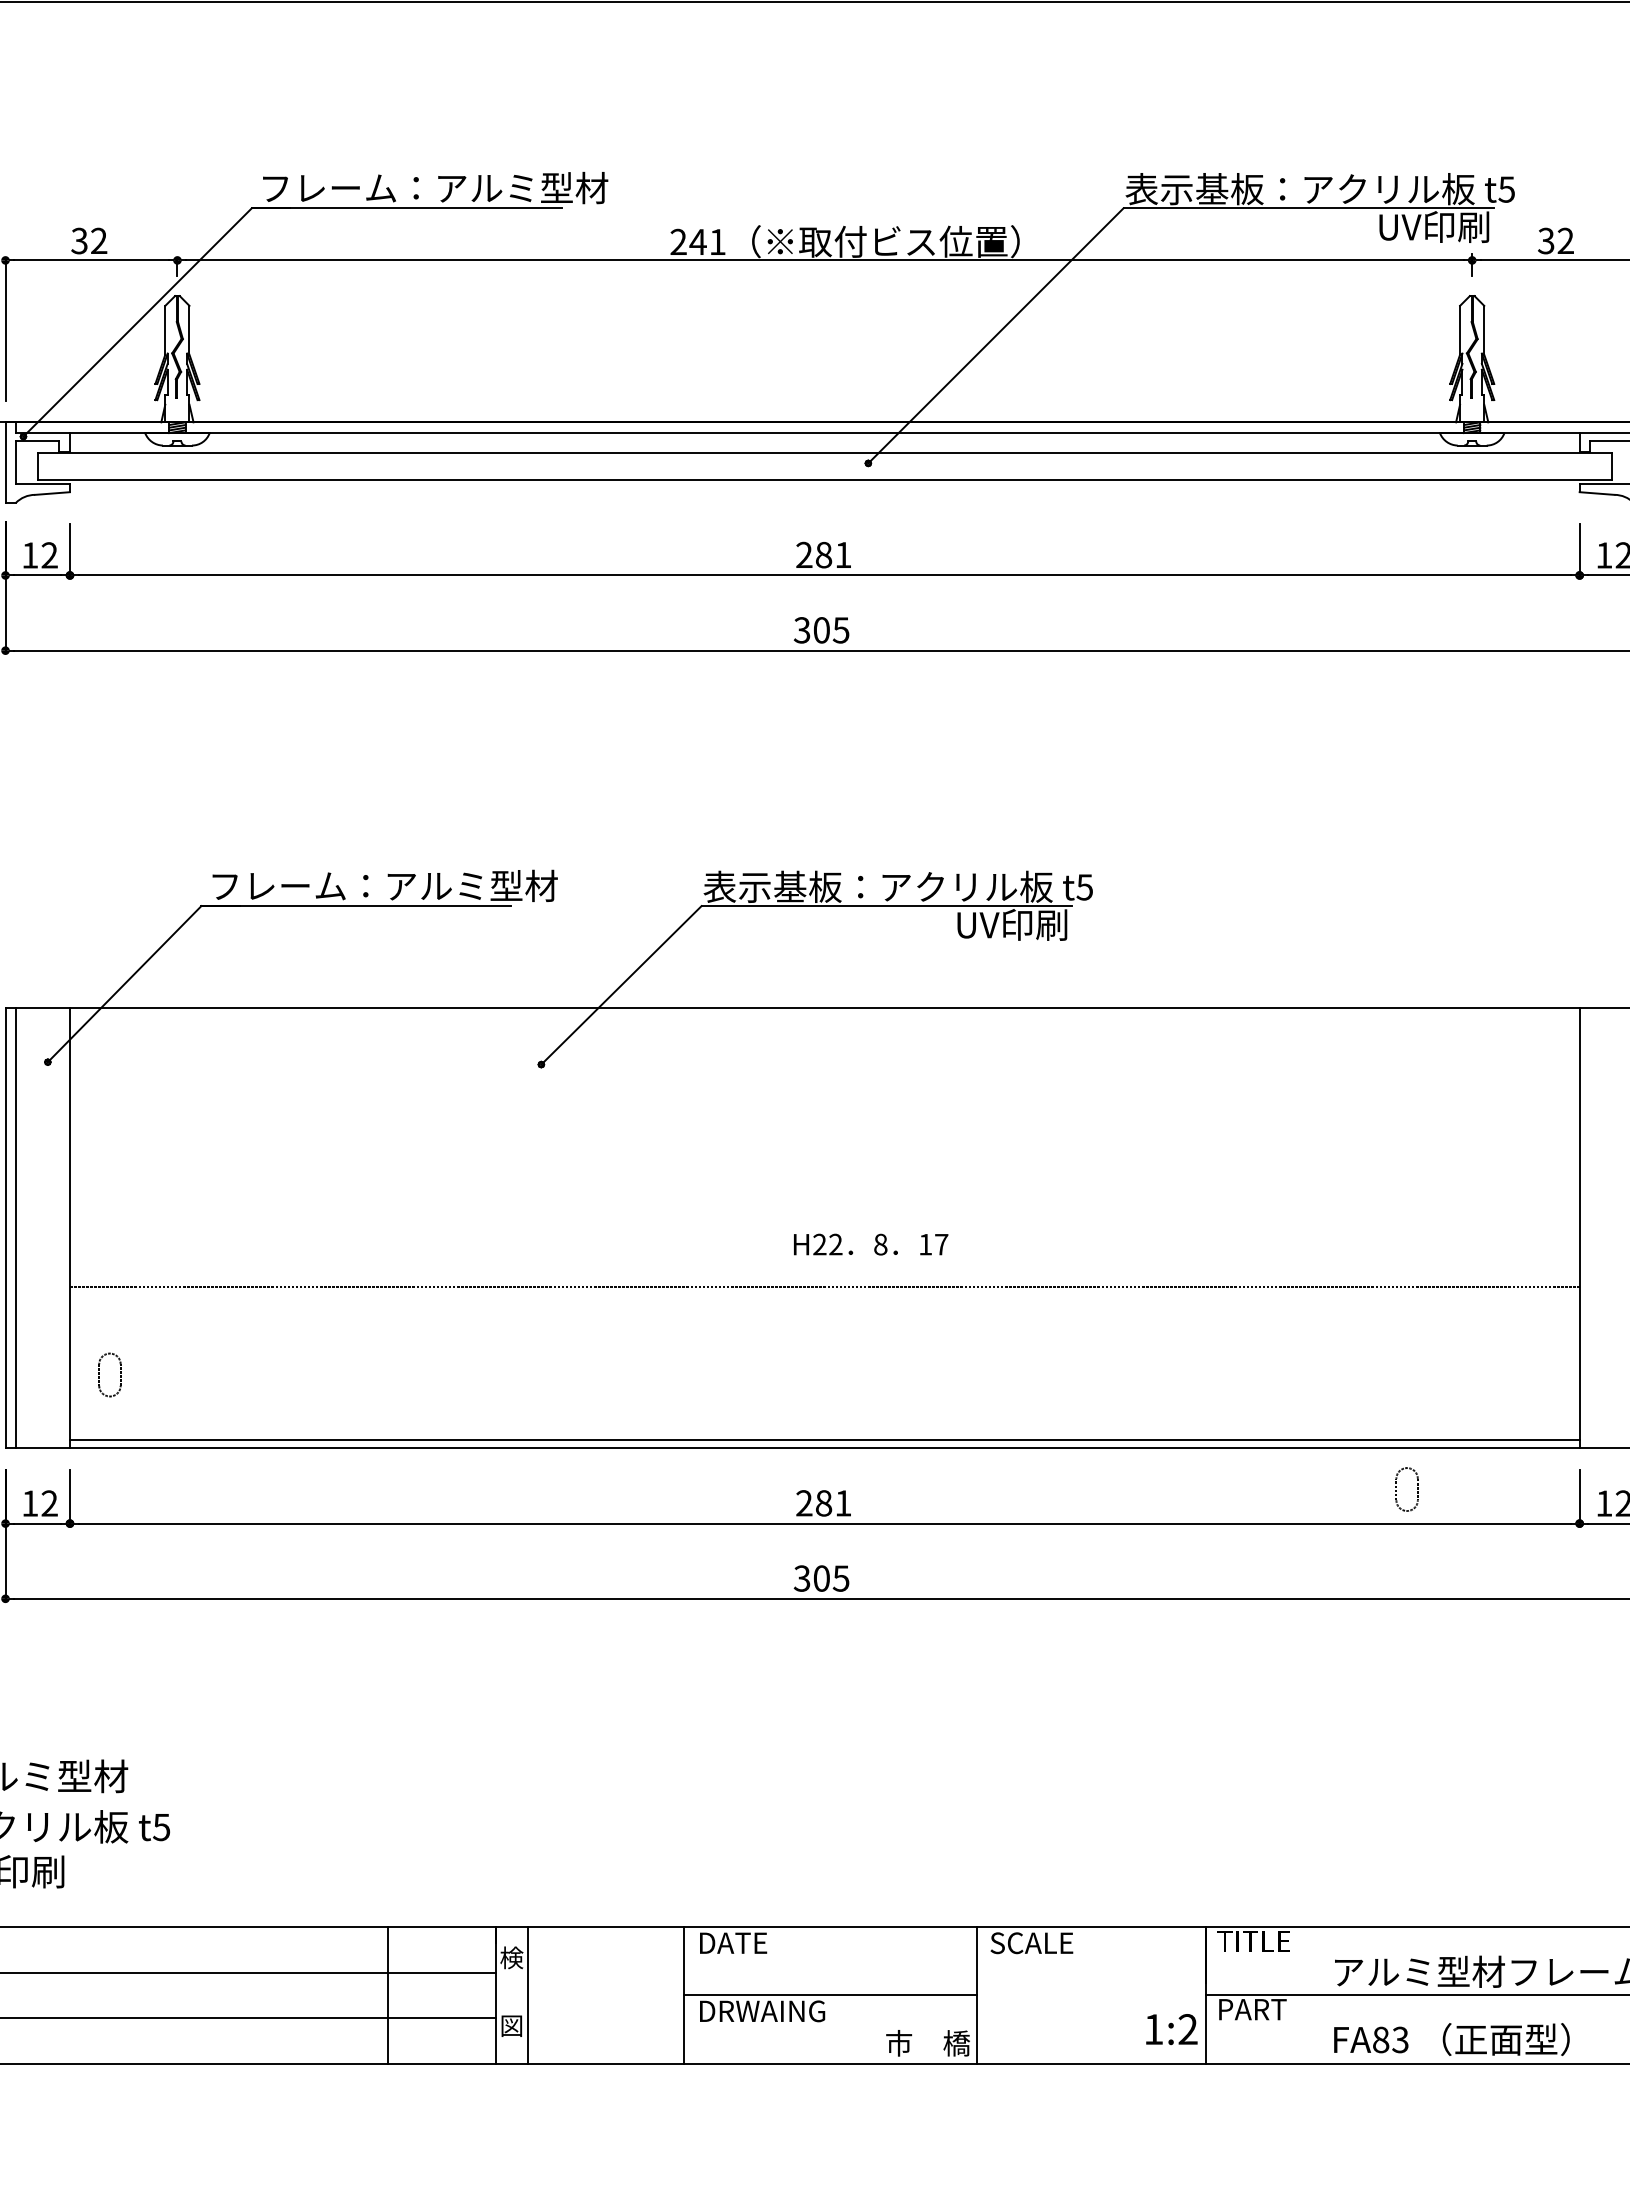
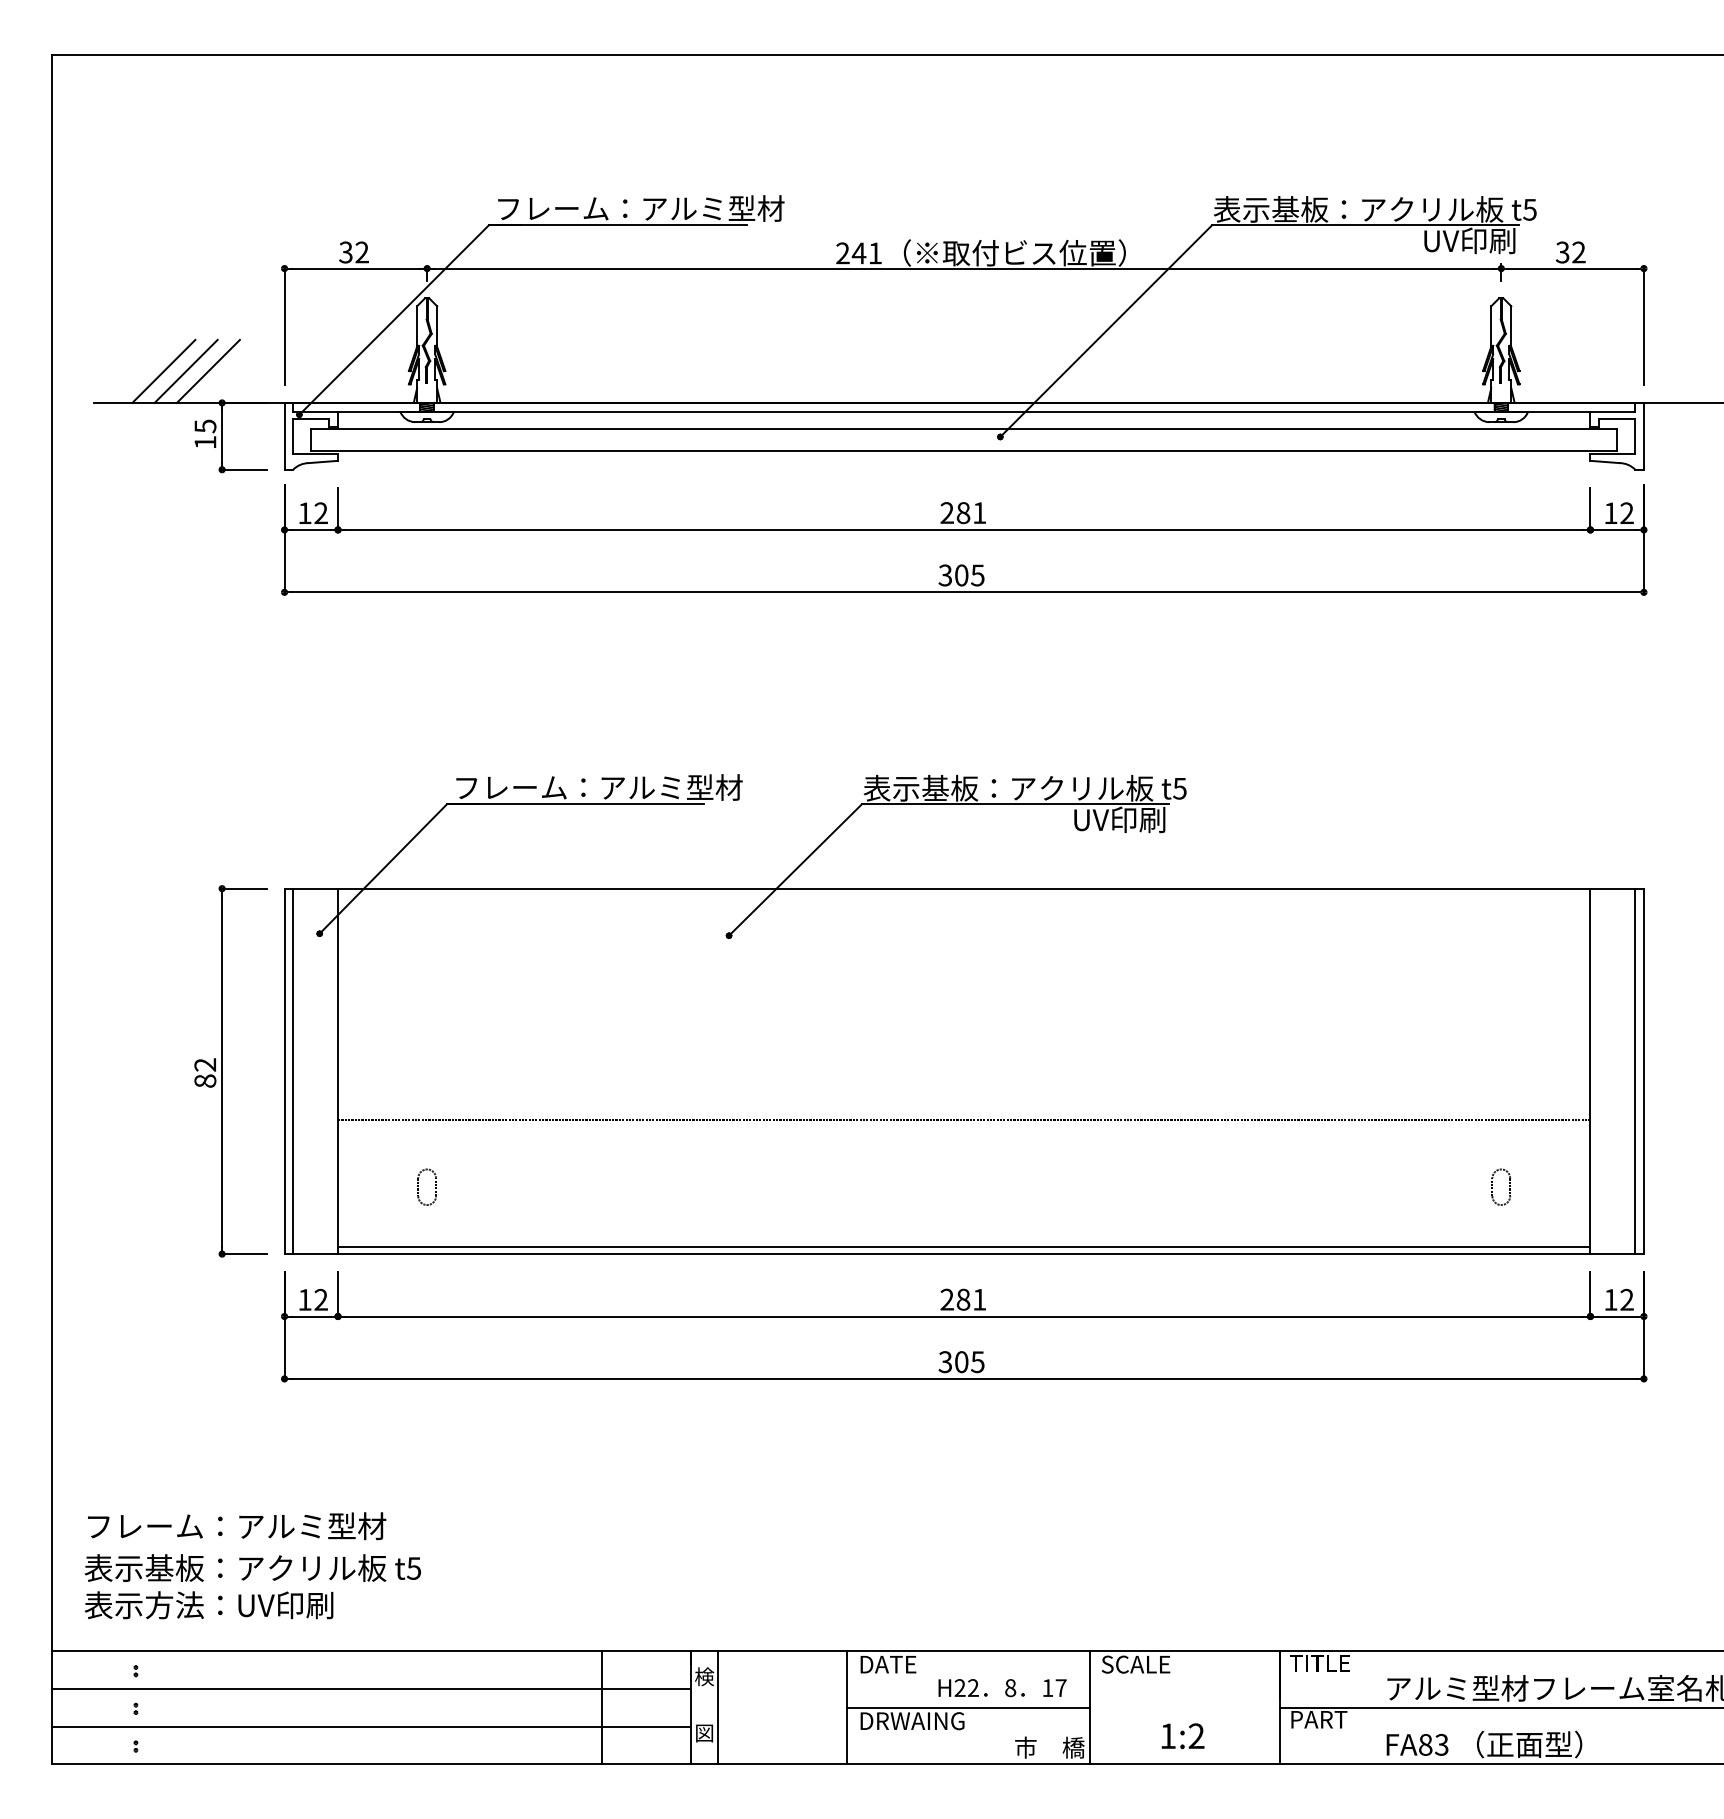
text: (870, 1245) -> (1002, 1688), moved
part: (99, 1374) -> (418, 1186), moved
part: (1417, 1488) -> (1509, 1186), moved
text: (1171, 2029) -> (1182, 1736), moved

